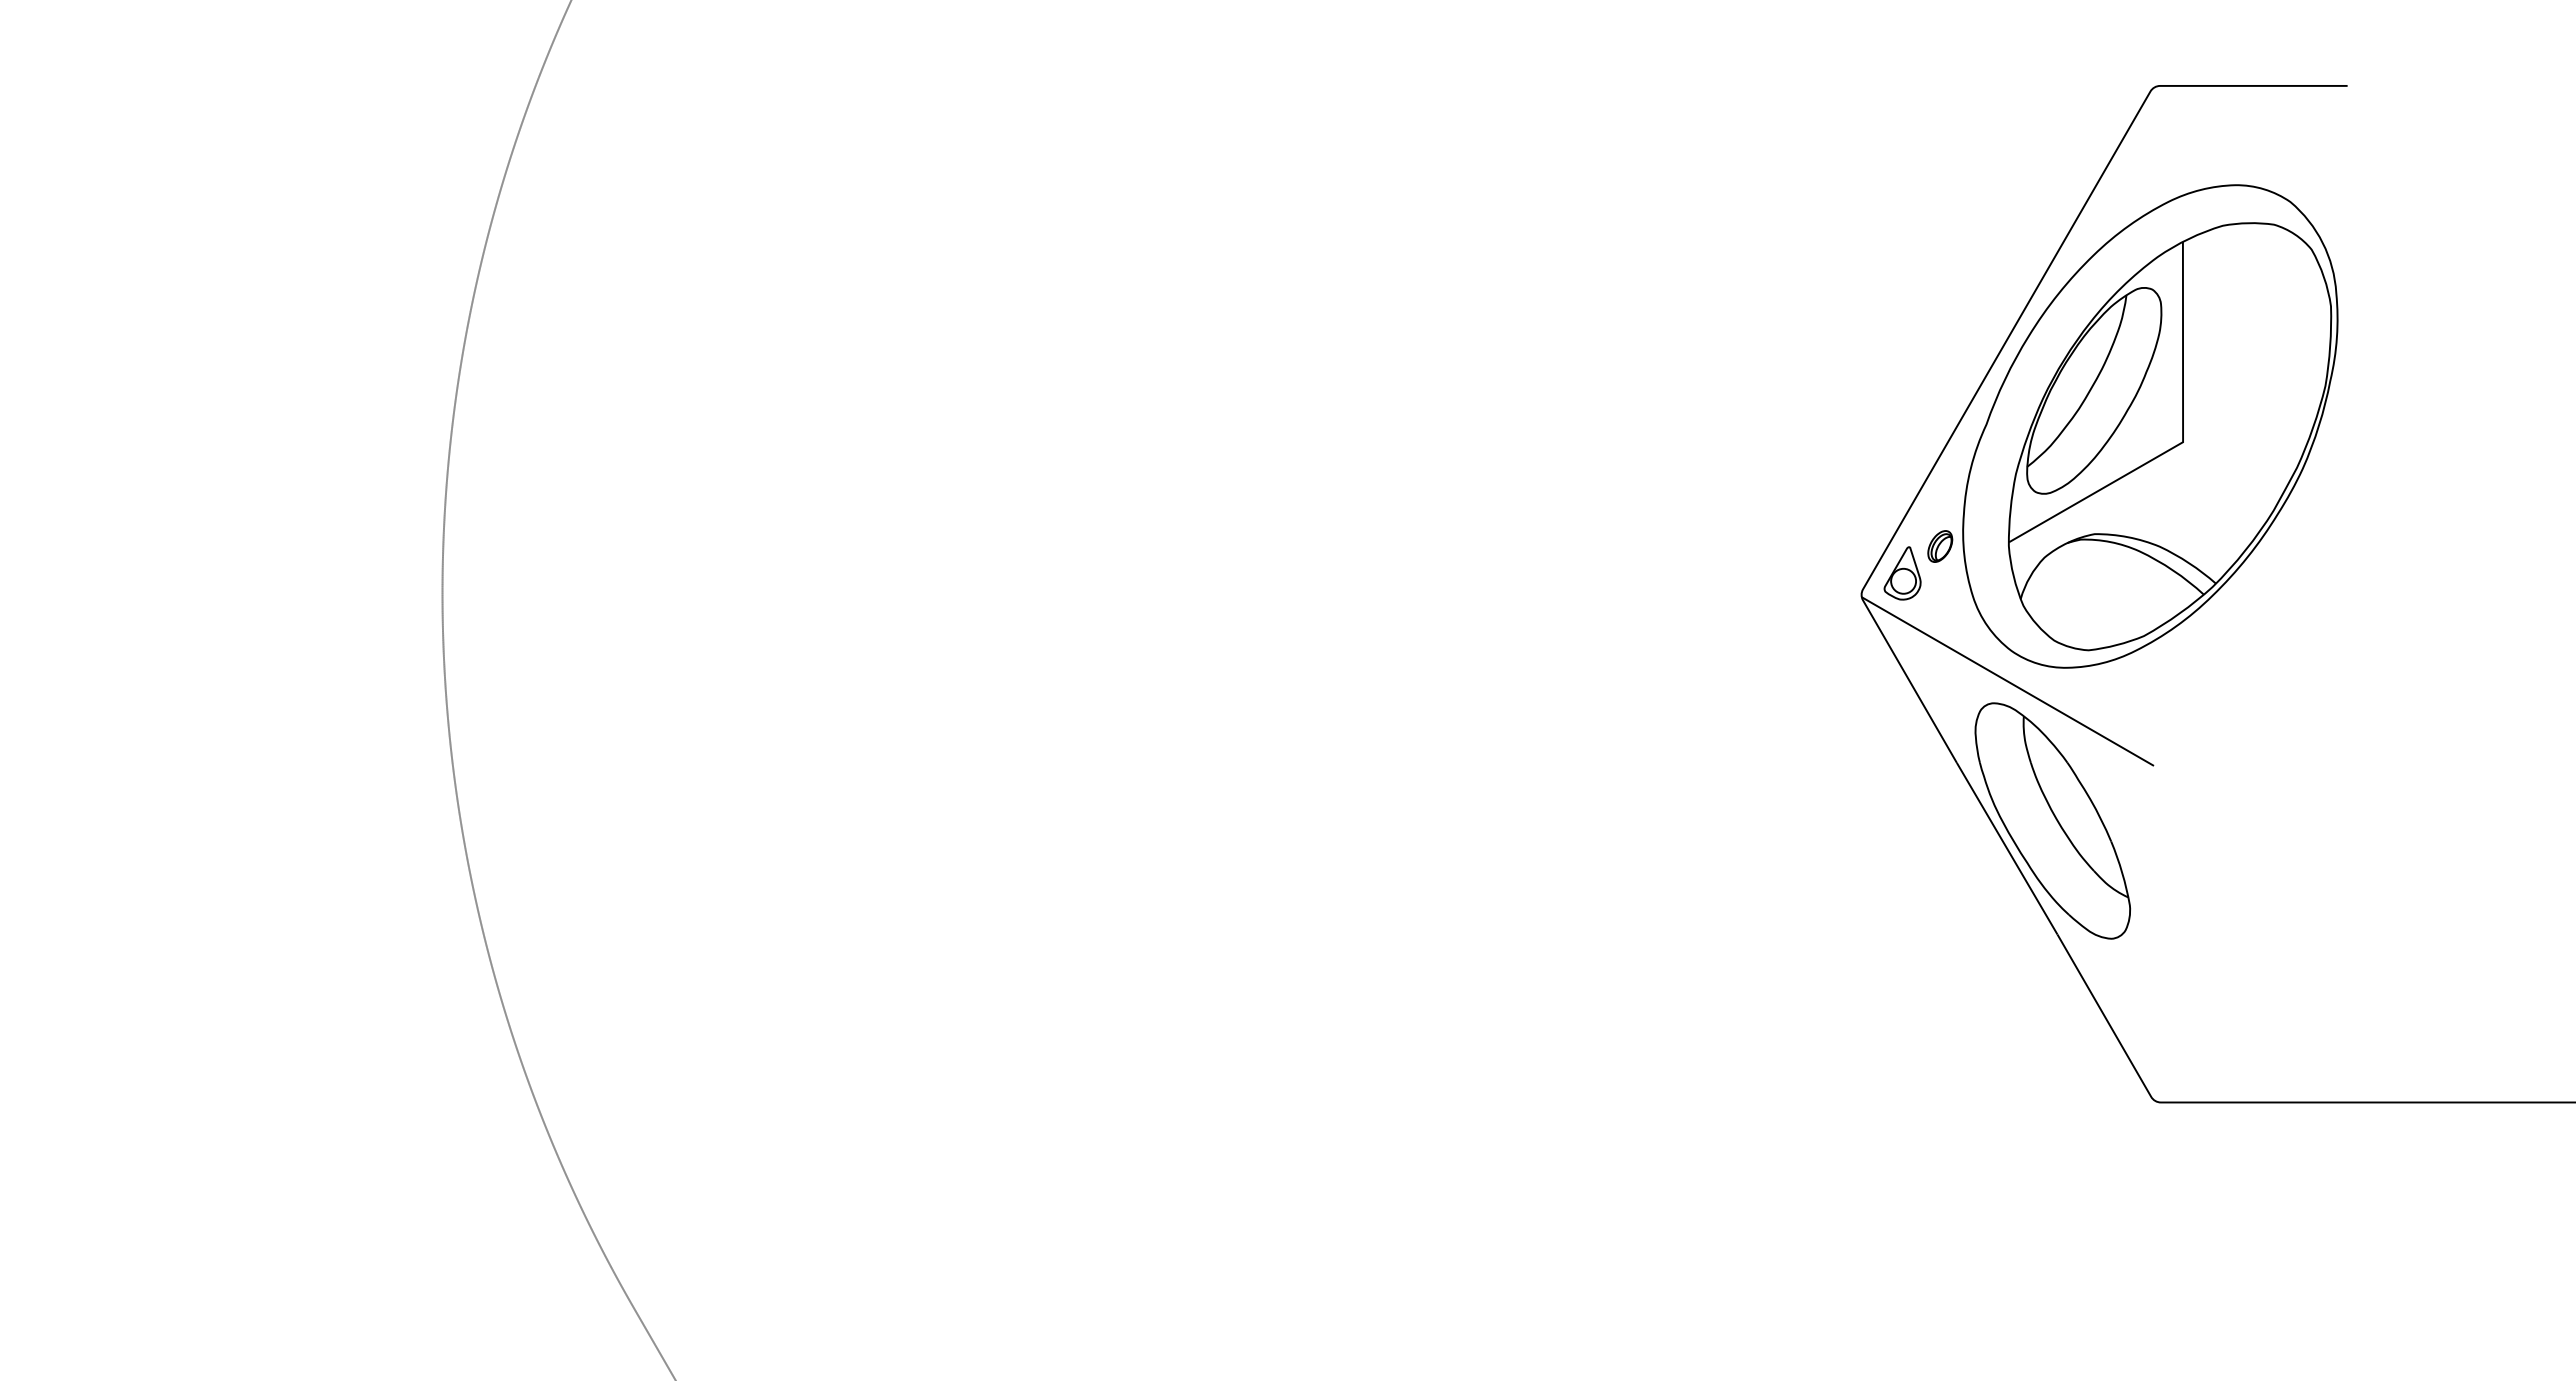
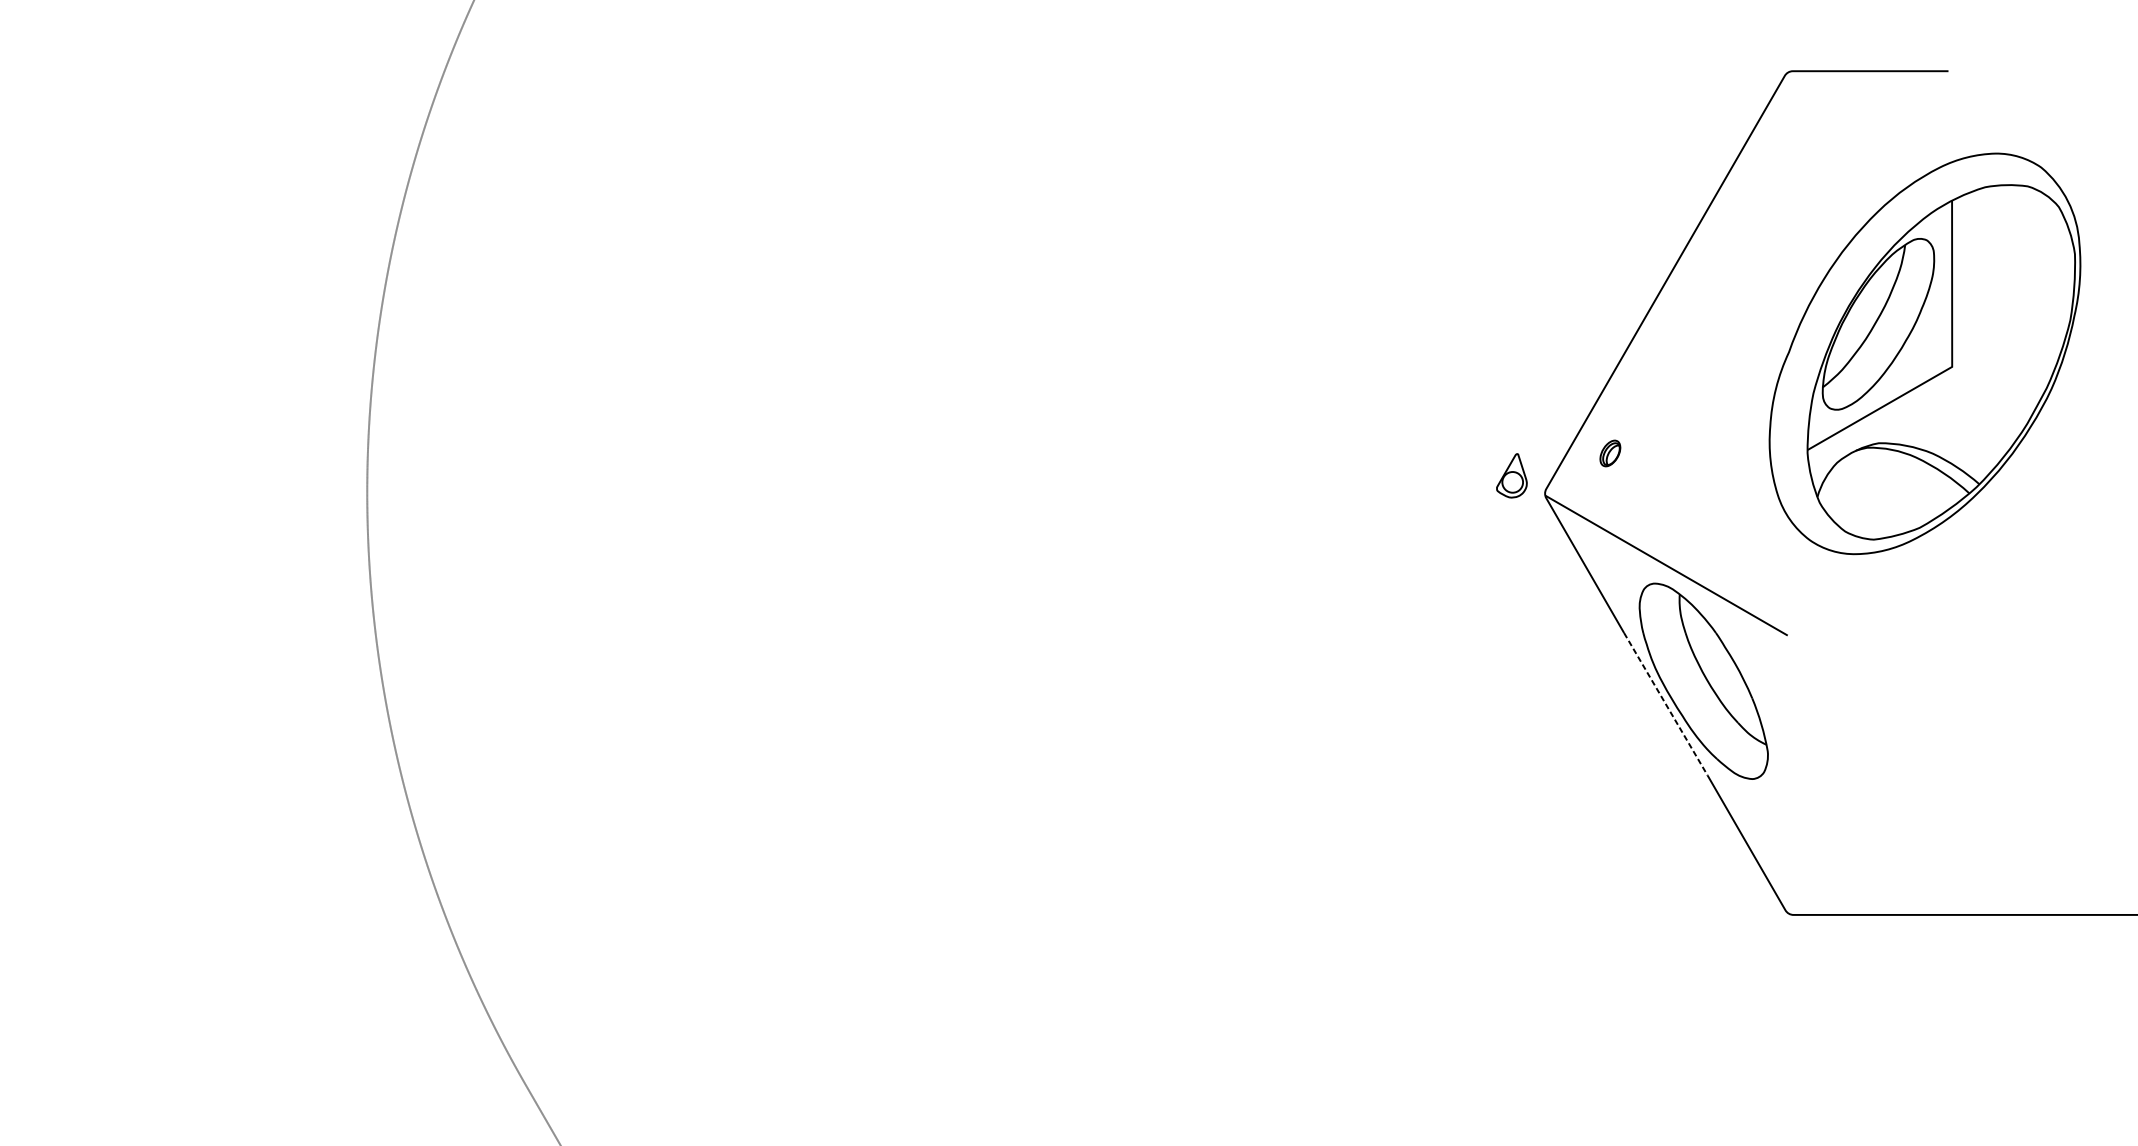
part: (2150, 426) -> (1925, 353), moved
part: (1902, 573) -> (1511, 475), moved
line: (2007, 849) -> (1666, 704), solid -> dashed

